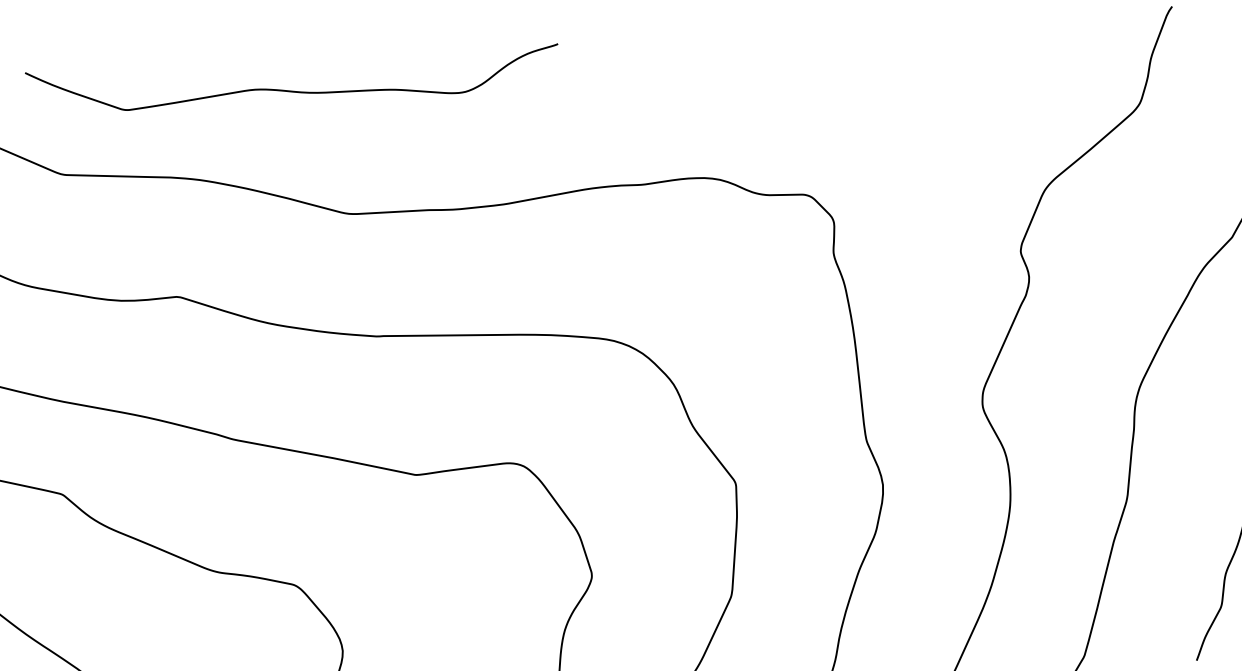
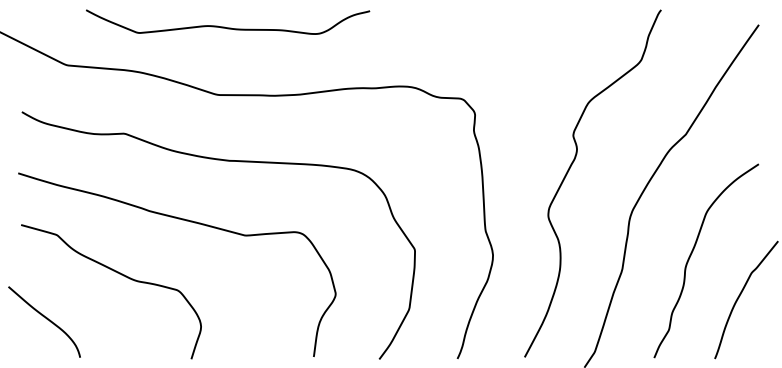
curve: (294, 90) -> (228, 27), moved

